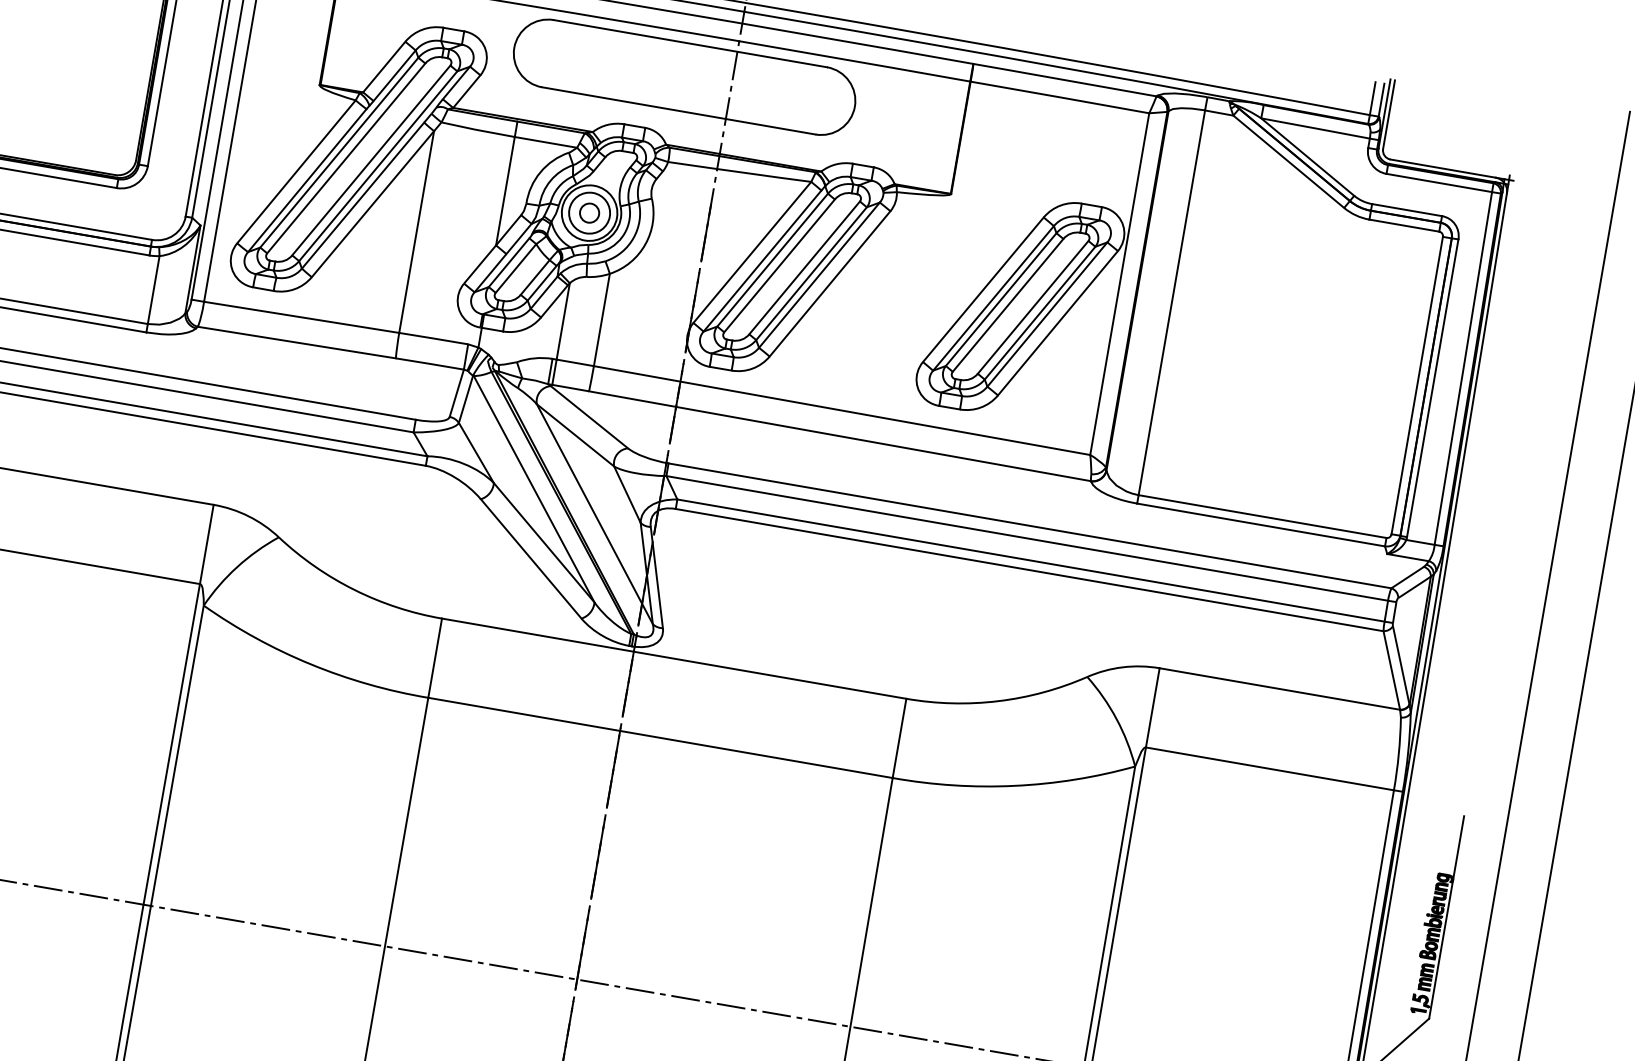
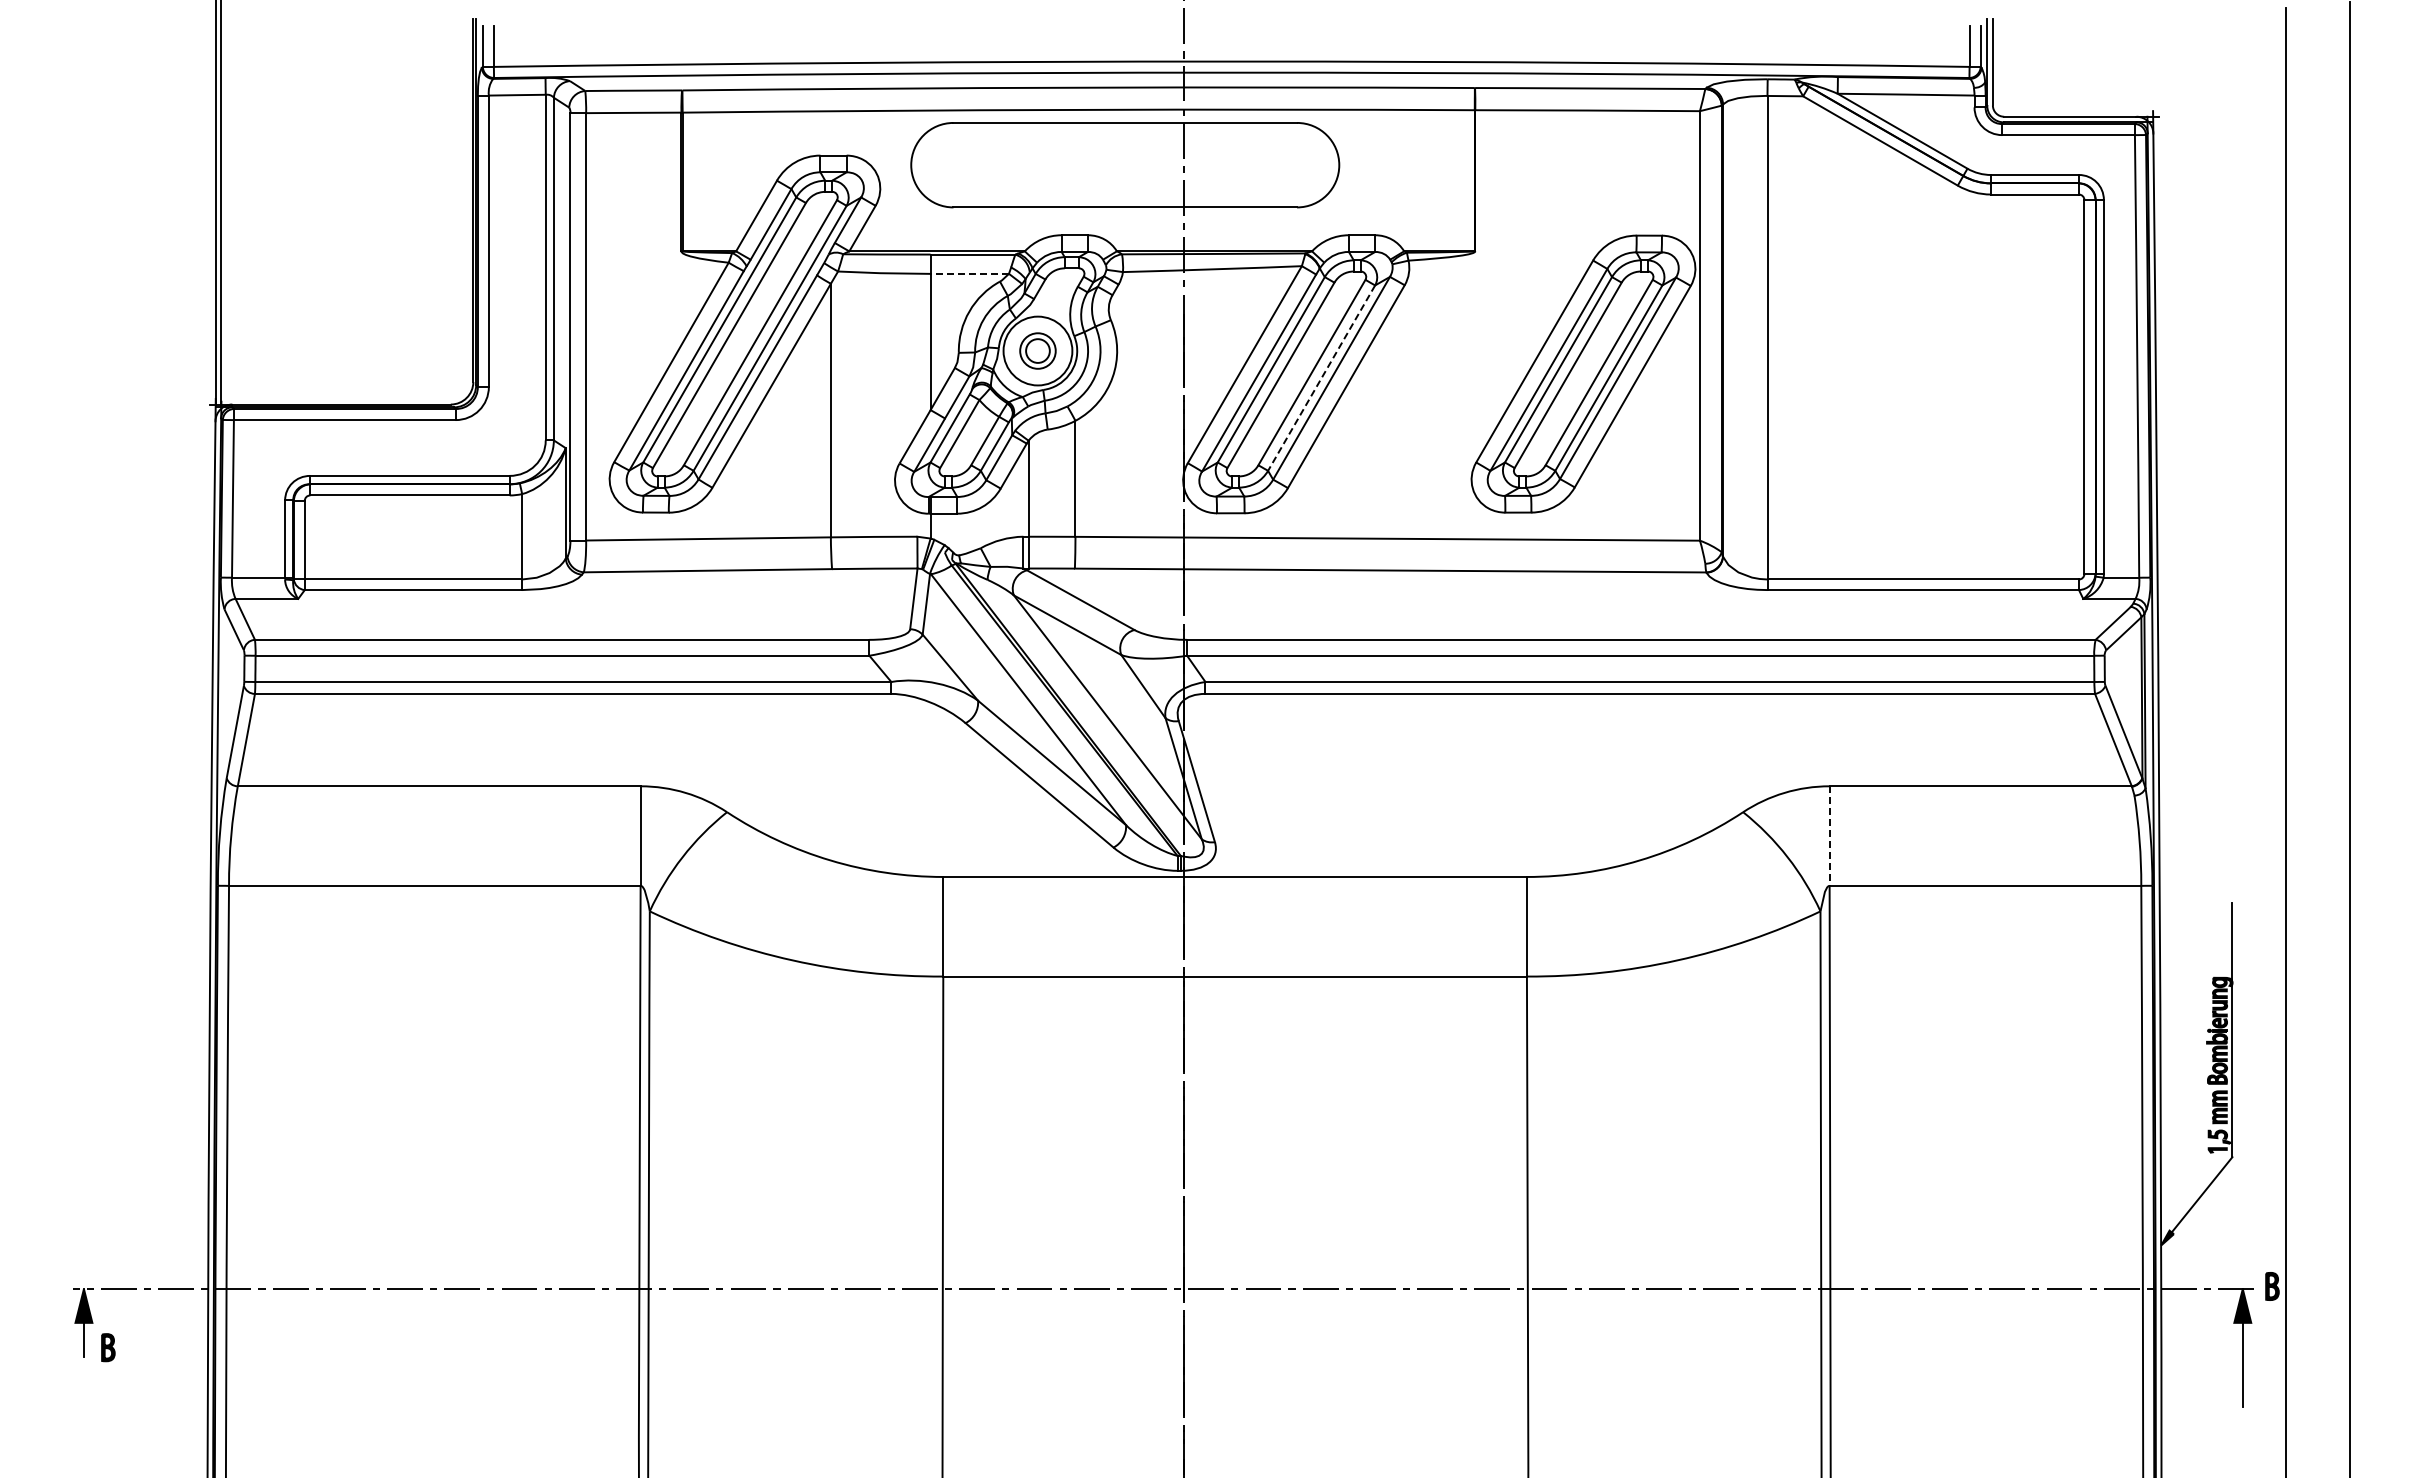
line: (545, 142) -> (969, 273), solid -> dashed
circle: (589, 212) -> (1037, 350), size x0.7
line: (811, 273) -> (1321, 378), solid -> dashed
line: (1152, 708) -> (1829, 836), solid -> dashed

